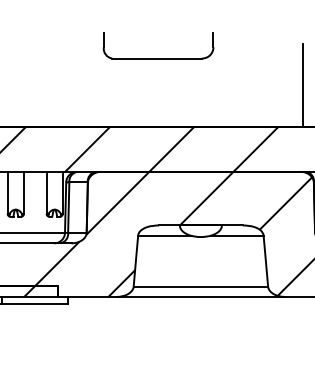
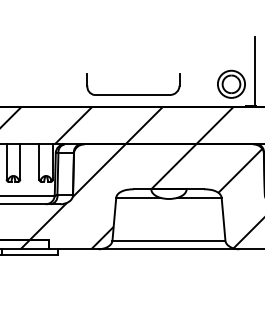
part: (158, 57) -> (133, 94), moved
part: (275, 99) -> (231, 83), added

